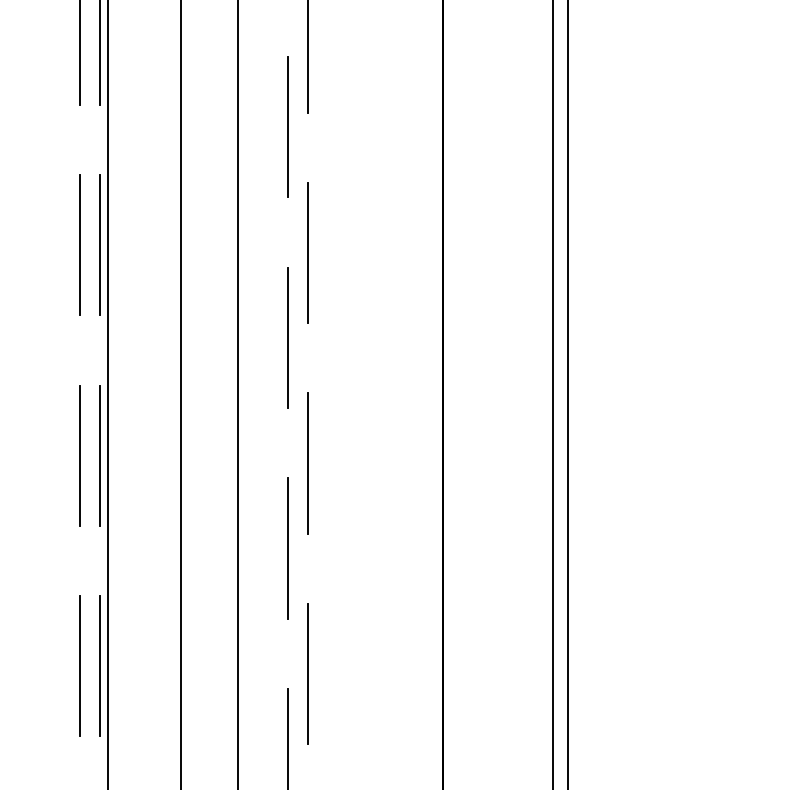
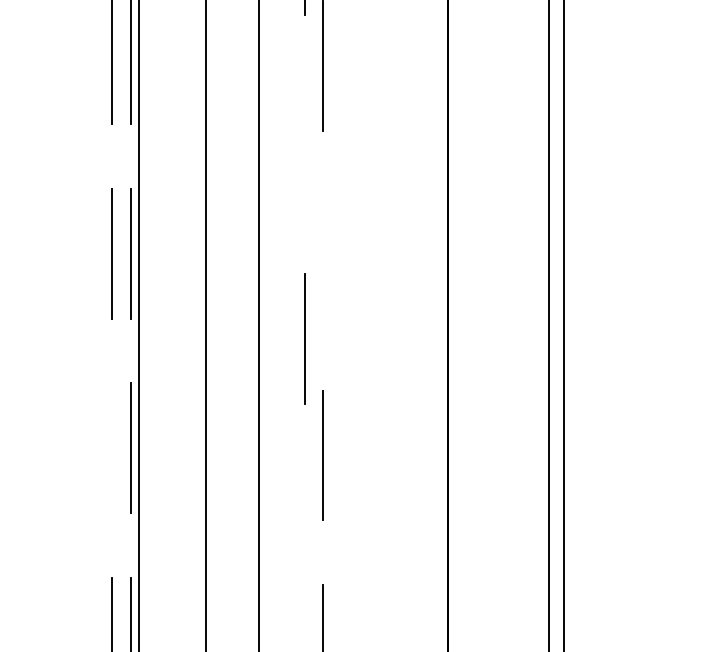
line: (287, 127) -> (304, 144), removed
line: (307, 252) -> (322, 260), removed
line: (79, 455) -> (111, 448), removed
line: (287, 548) -> (304, 534), removed

